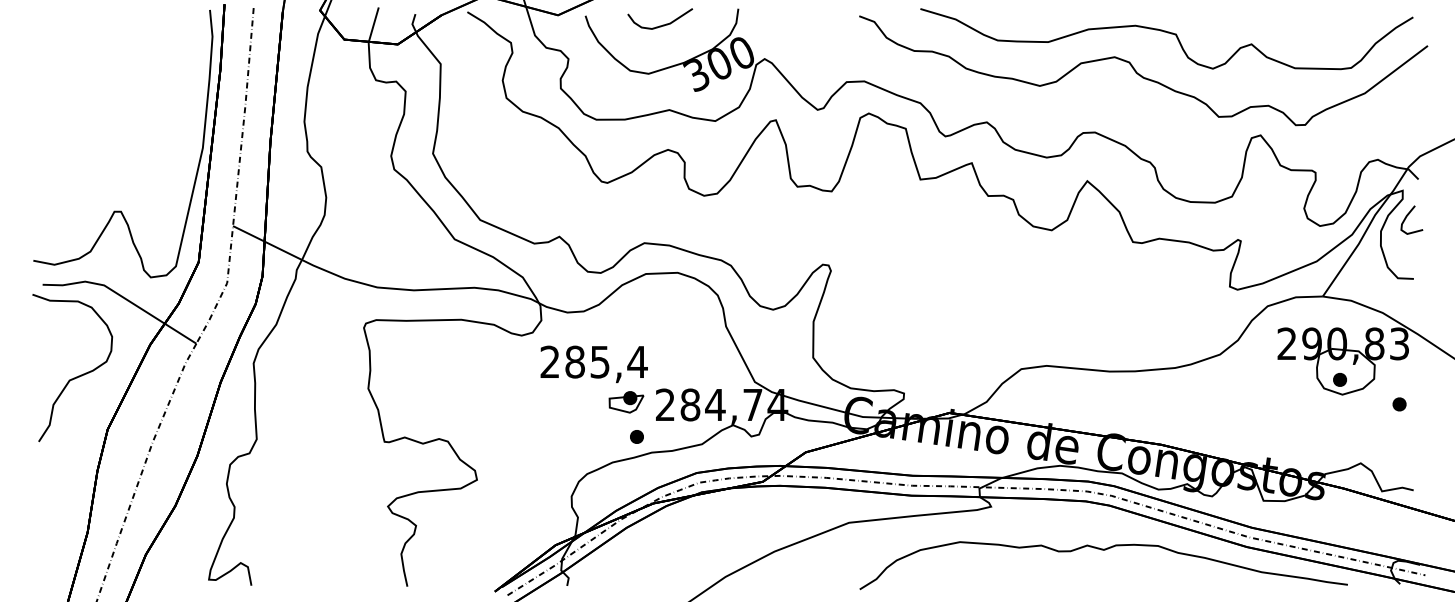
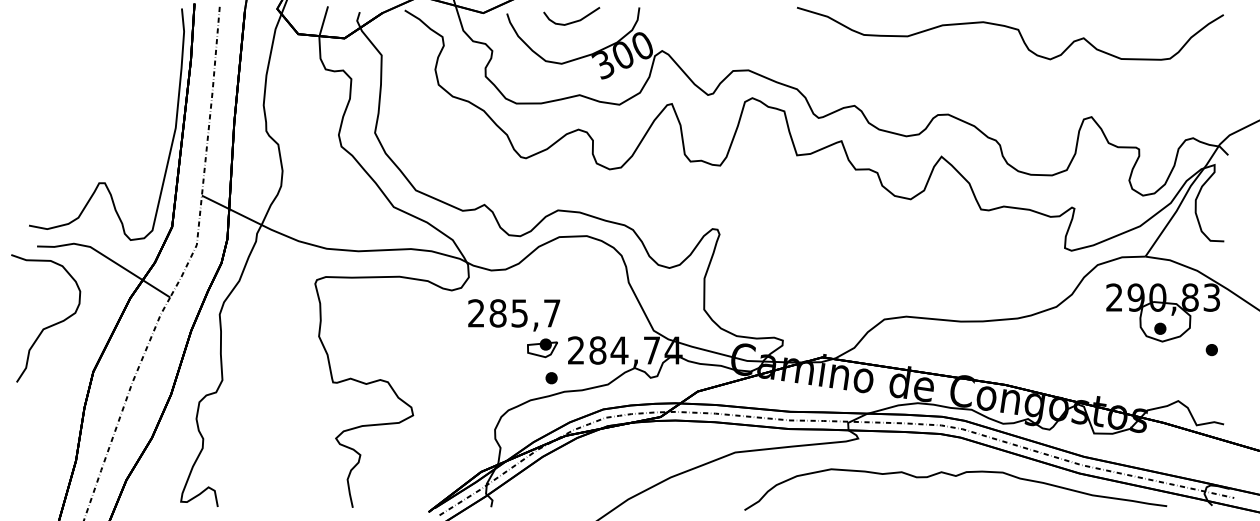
curve: (1141, 74) -> (988, 64), removed
curve: (1407, 217) -> (1218, 188), removed
text: (637, 362) -> (552, 313), 285,4 -> 285,7
curve: (76, 376) -> (49, 325), moved

